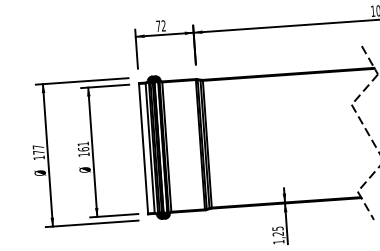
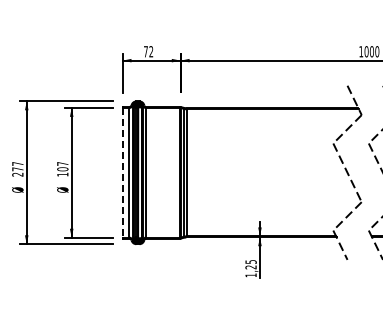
text: (83, 146) -> (62, 166), 161 -> 107
line: (143, 148) -> (122, 172), solid -> dashed
text: (38, 157) -> (17, 174), 177 -> 277

